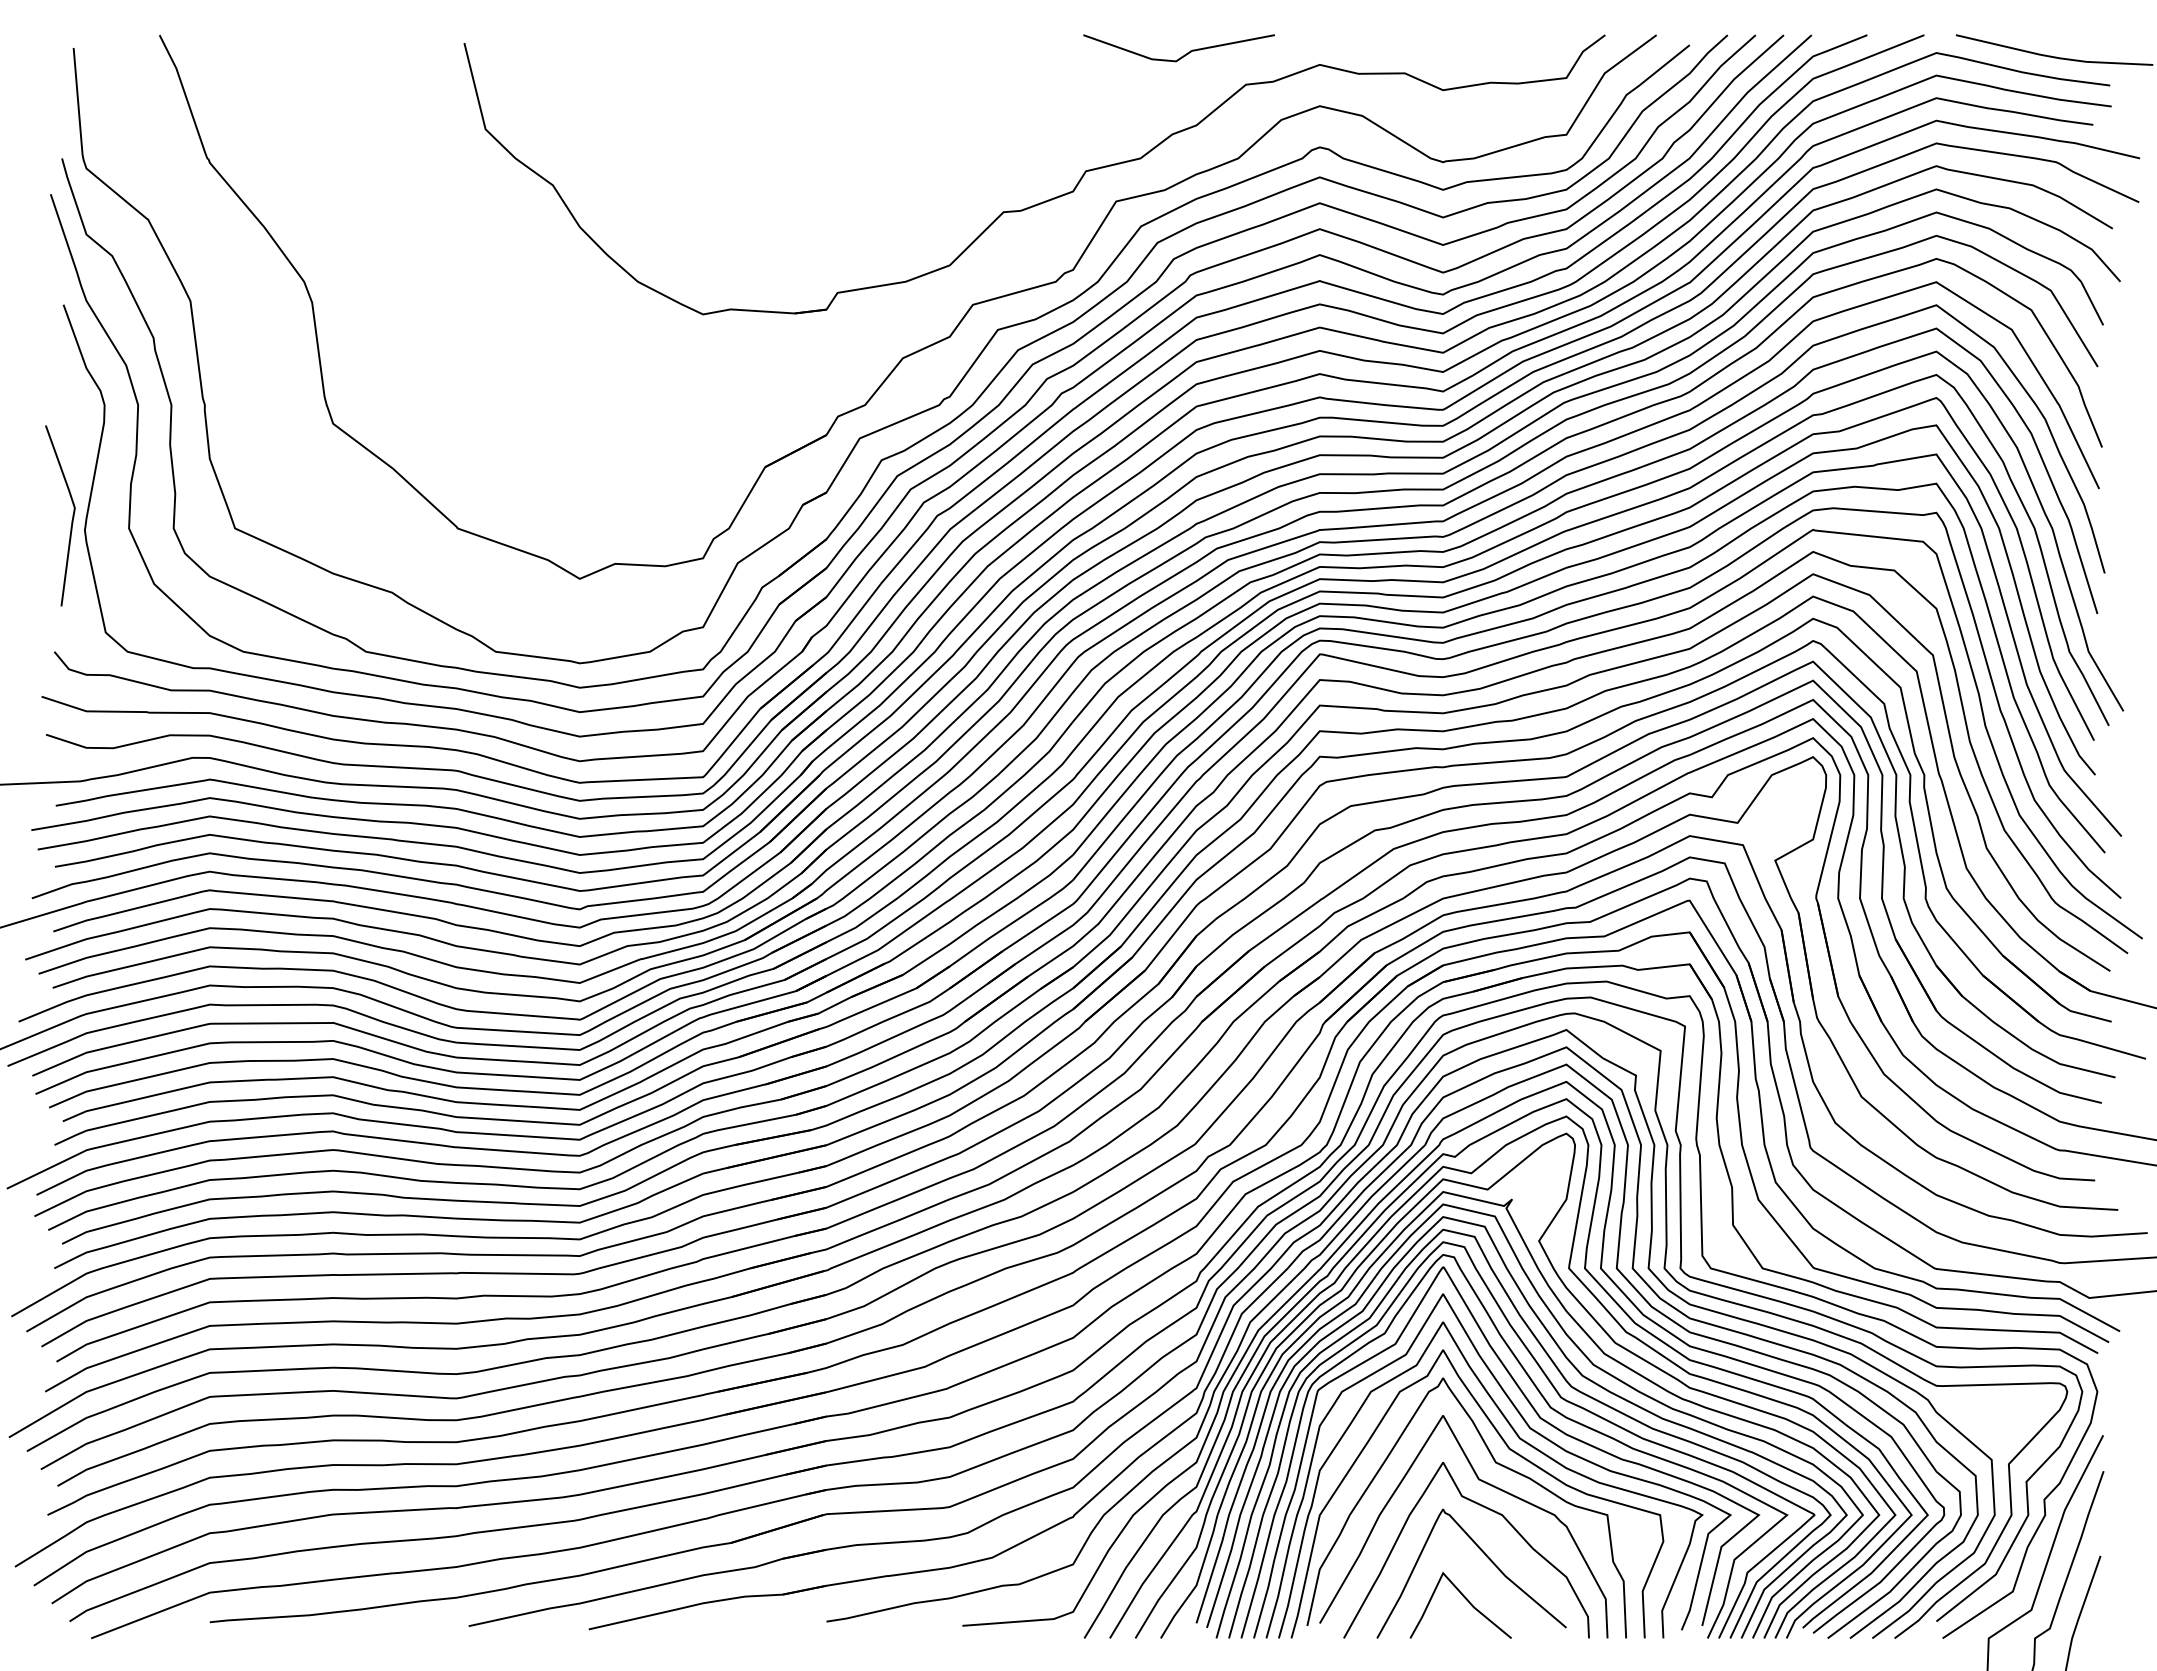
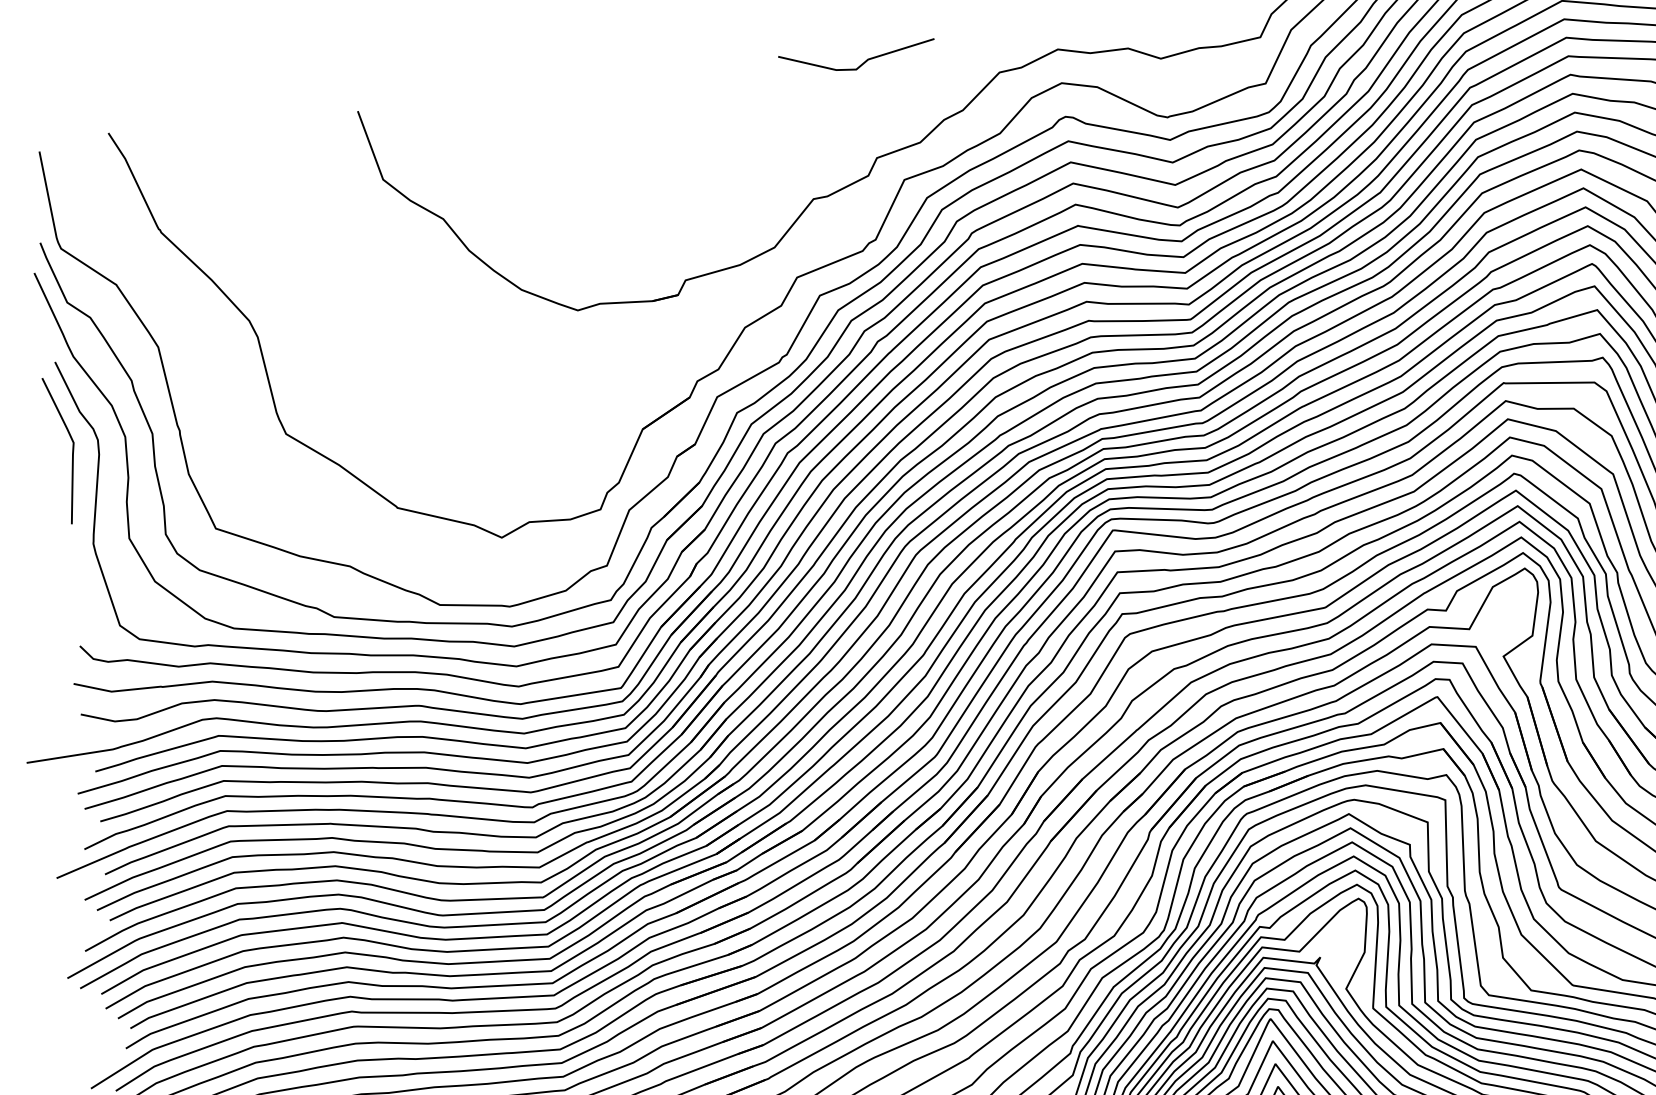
line: (1184, 54) -> (862, 63), moved
line: (72, 515) -> (72, 449), moved

